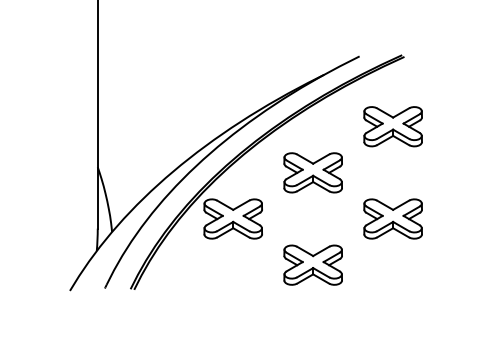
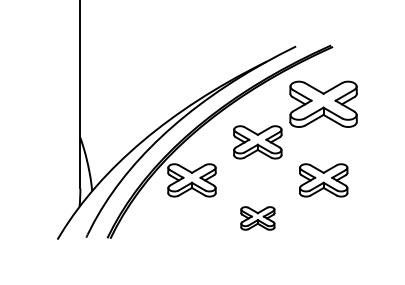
part: (392, 126) -> (323, 104), size x1.4
part: (312, 265) -> (257, 218), size x0.7

